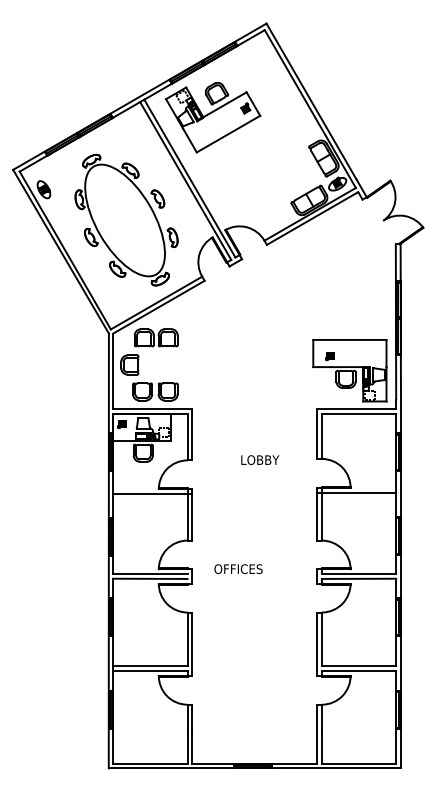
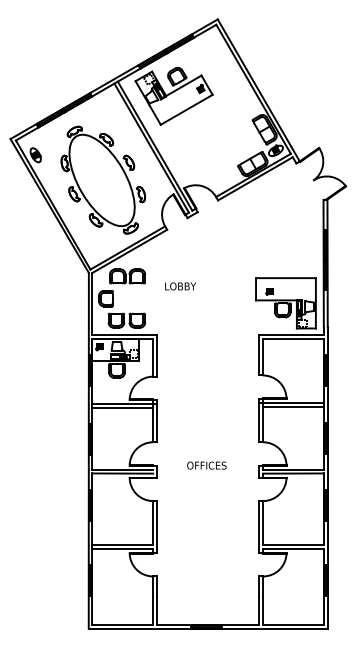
text: (260, 460) -> (180, 286), moved
line: (357, 496) -> (292, 406), added
line: (150, 499) -> (122, 408), added
text: (238, 569) -> (206, 465), moved

